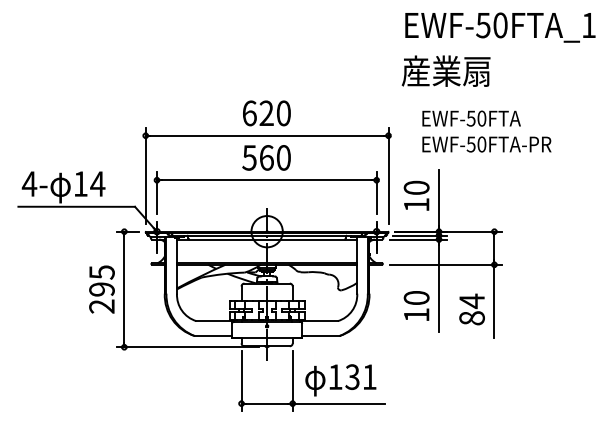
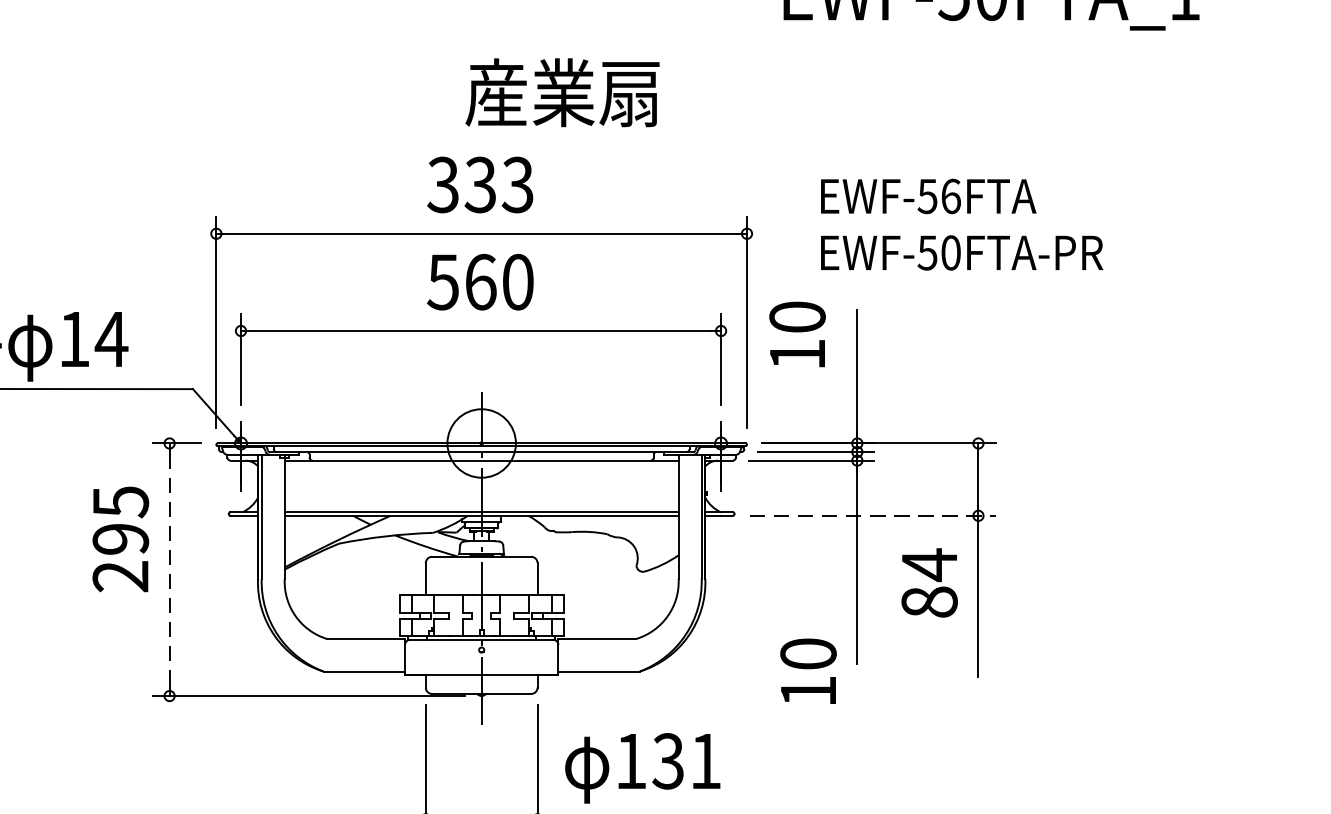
text: (445, 70) -> (561, 91), moved
text: (266, 113) -> (480, 185), 620 -> 333
text: (481, 118) -> (950, 196), EWF-50FTA -> EWF-56FTA
text: (416, 195) -> (797, 333), moved
line: (446, 264) -> (873, 515), solid -> dashed
text: (101, 289) -> (119, 539), moved
line: (124, 289) -> (169, 569), solid -> dashed
text: (416, 305) -> (808, 670), moved
text: (471, 309) -> (928, 582), moved

